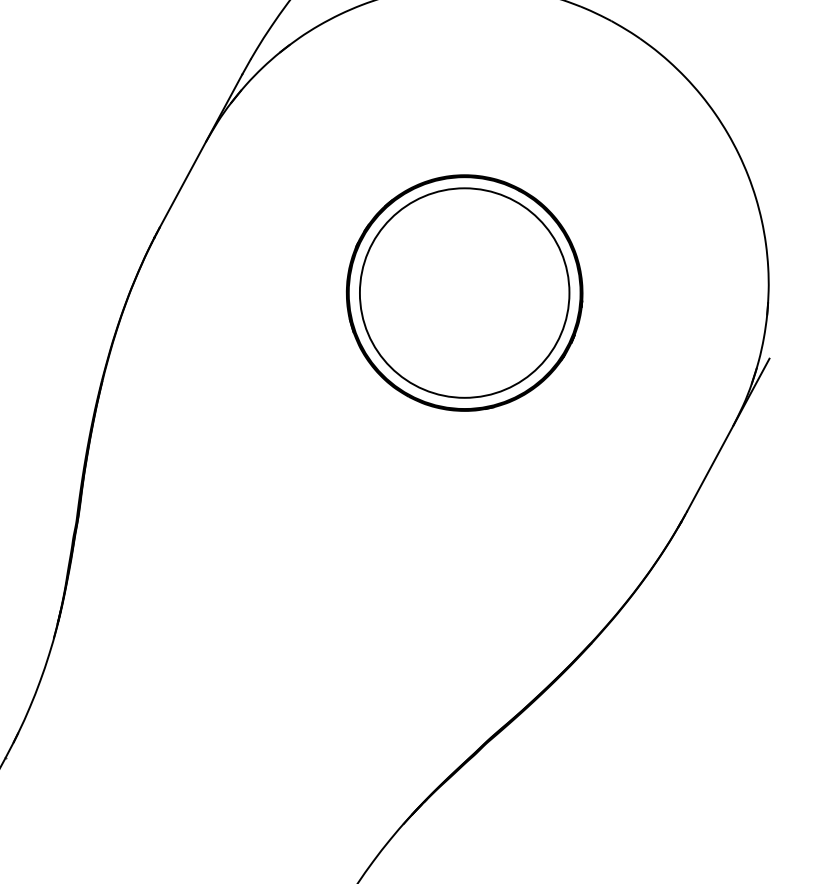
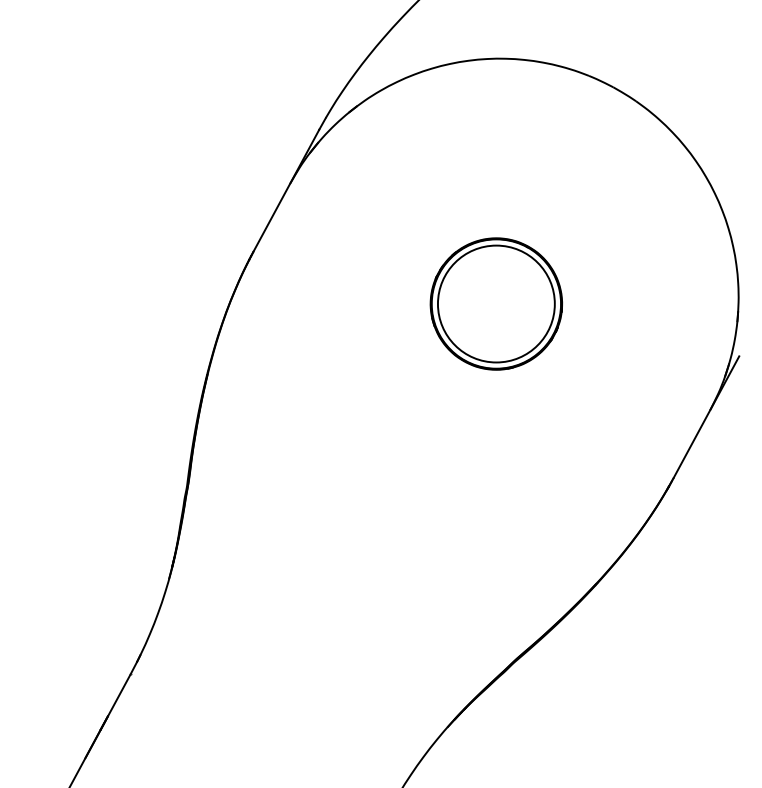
part: (464, 292) -> (496, 303), size x0.7

